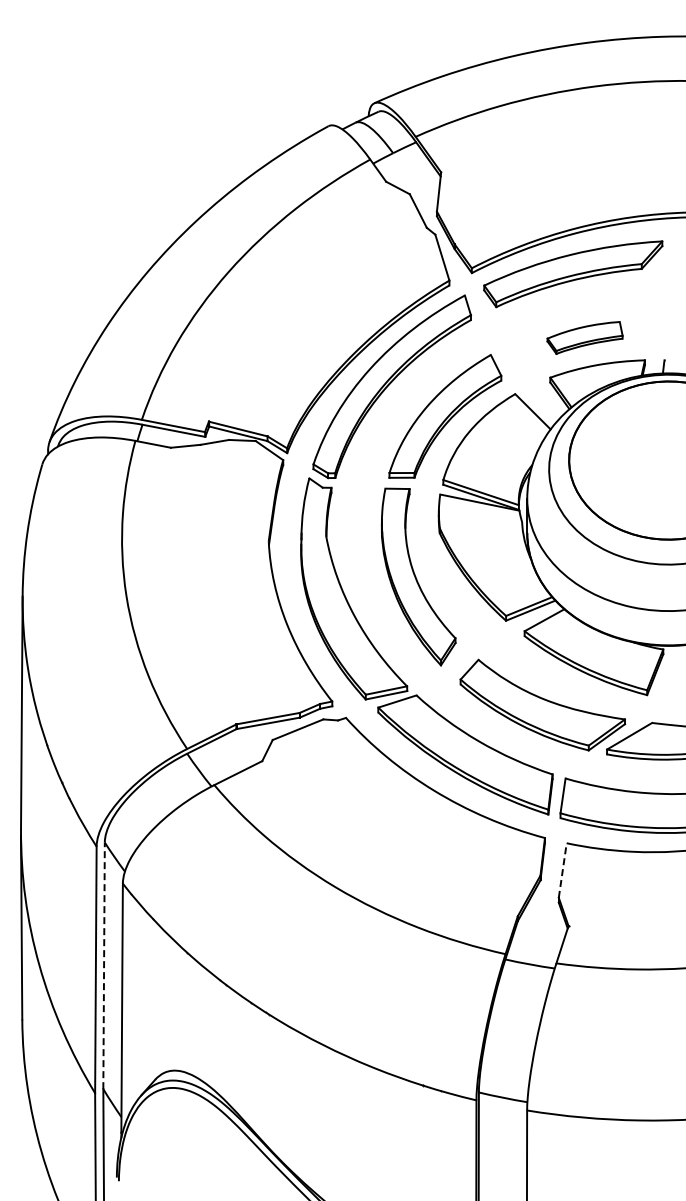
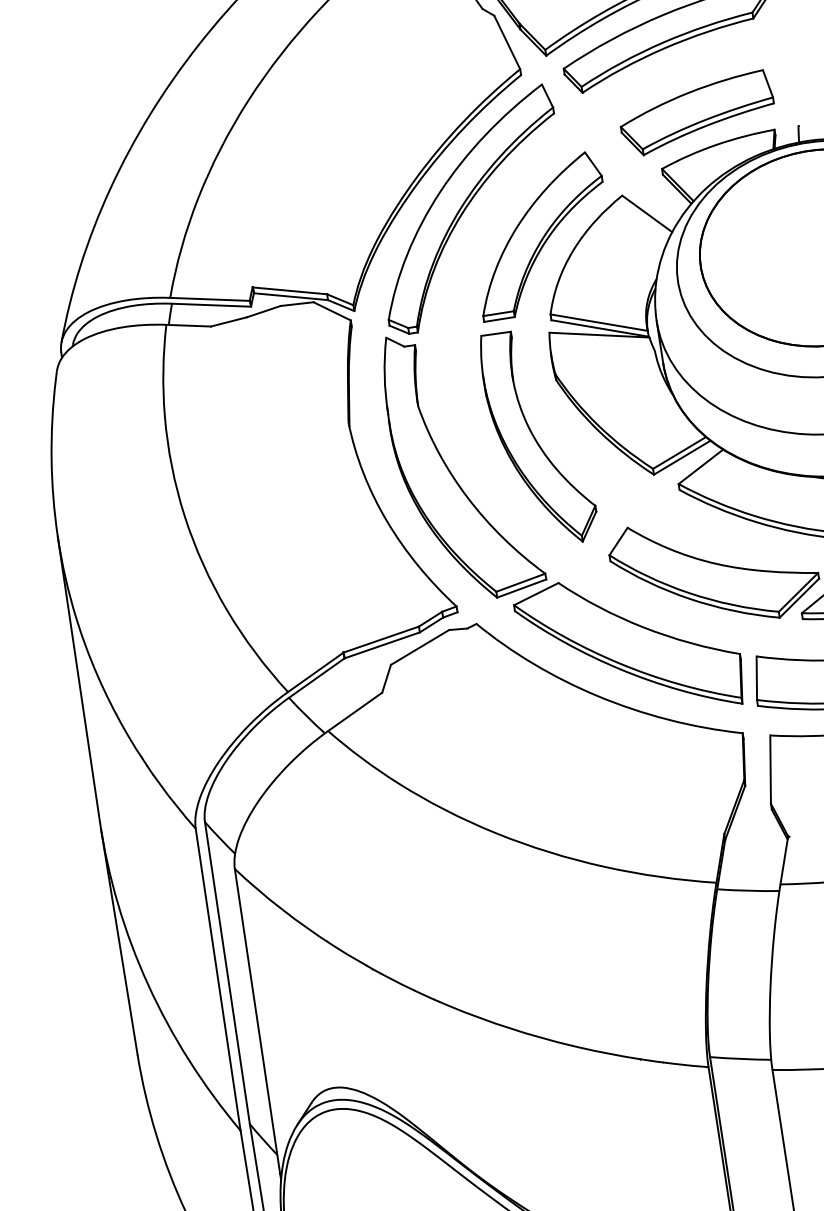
part: (584, 337) -> (696, 113), size x1.67
line: (562, 870) -> (770, 769), dashed -> solid
line: (104, 965) -> (227, 972), dashed -> solid

